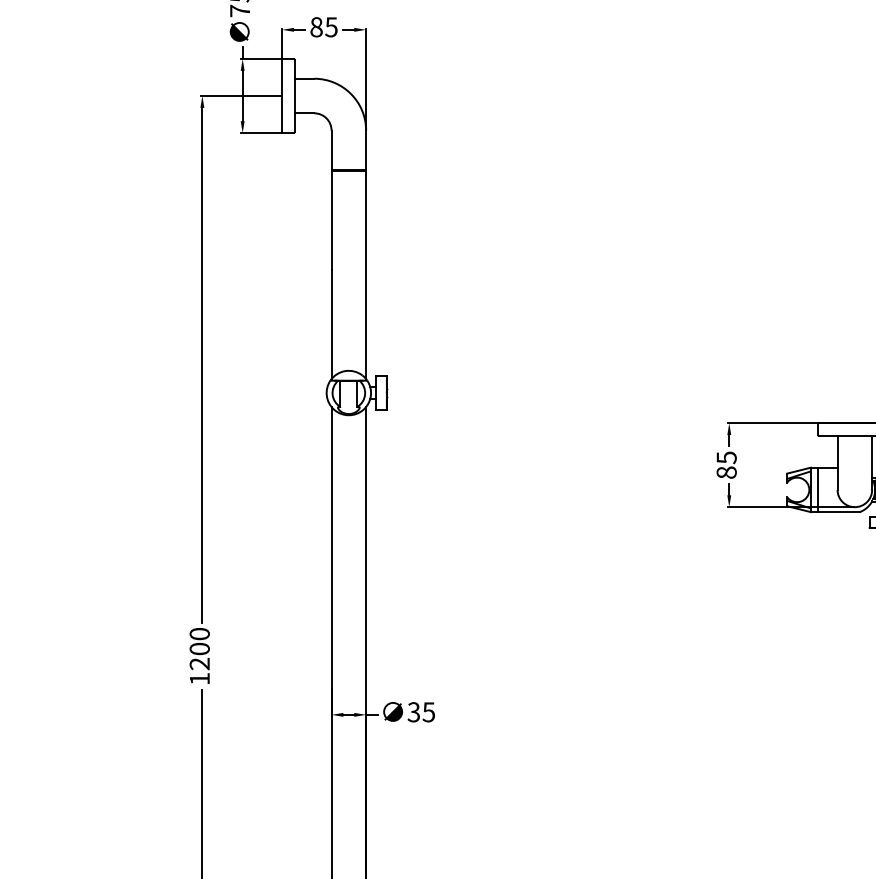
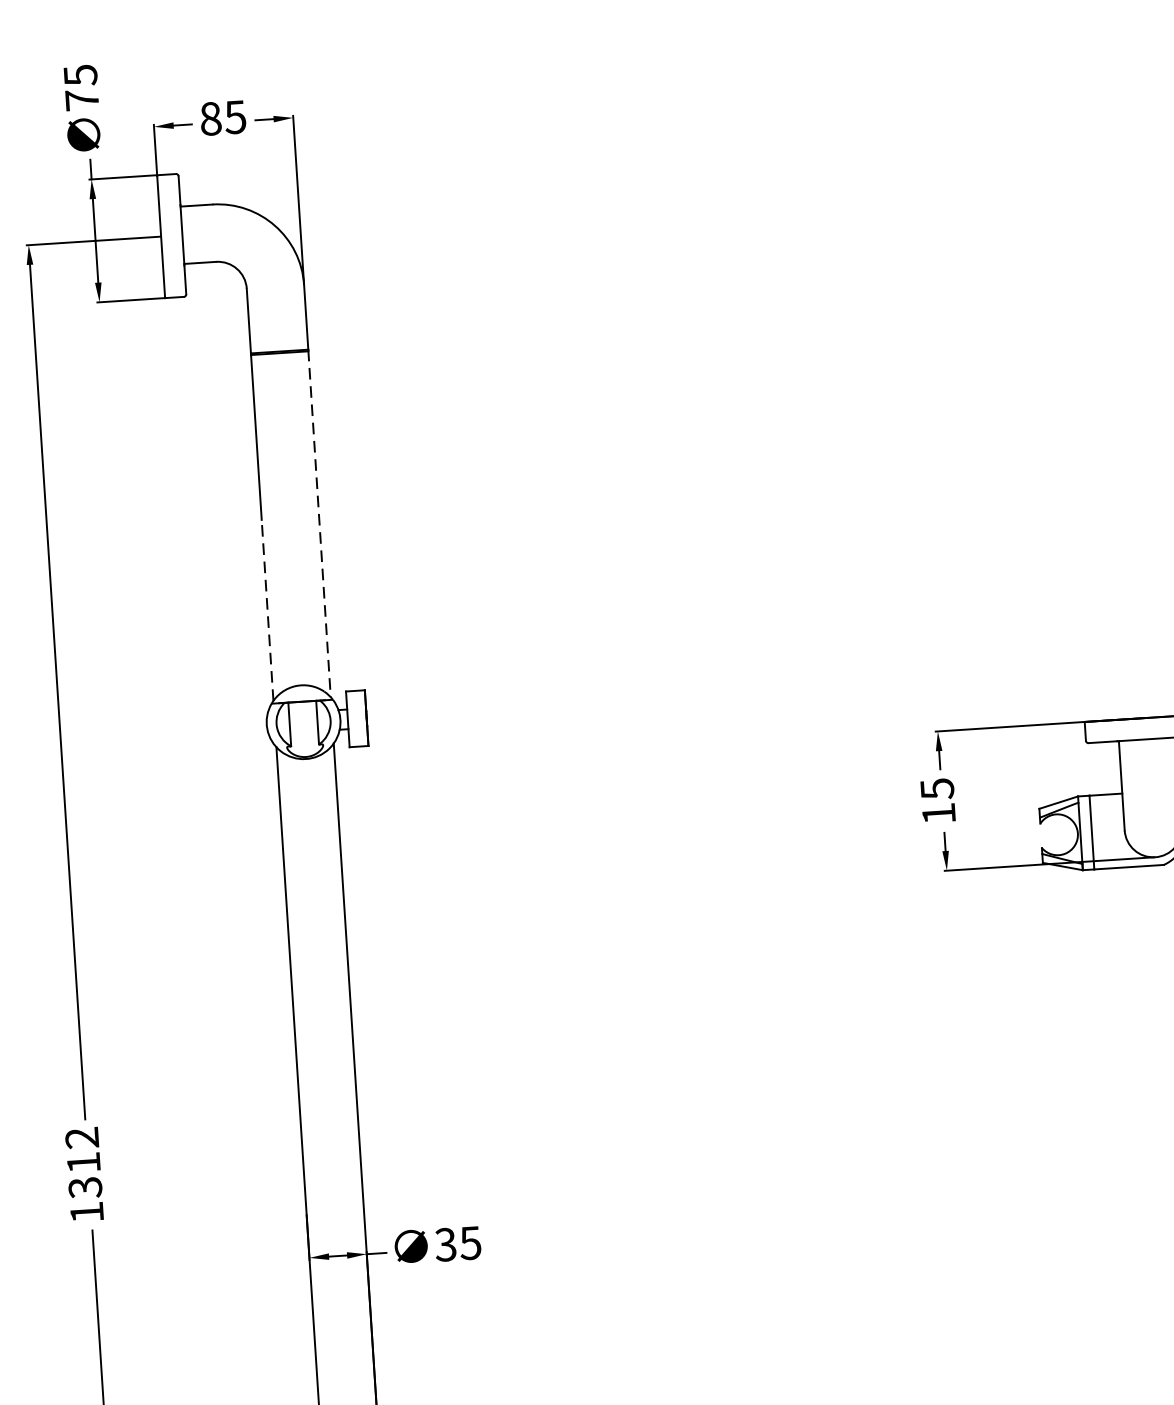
line: (366, 274) -> (320, 523), solid -> dashed
line: (331, 324) -> (267, 610), solid -> dashed
text: (726, 472) -> (938, 813), 85 -> 15
text: (199, 649) -> (83, 1163), 1200 -> 1312

